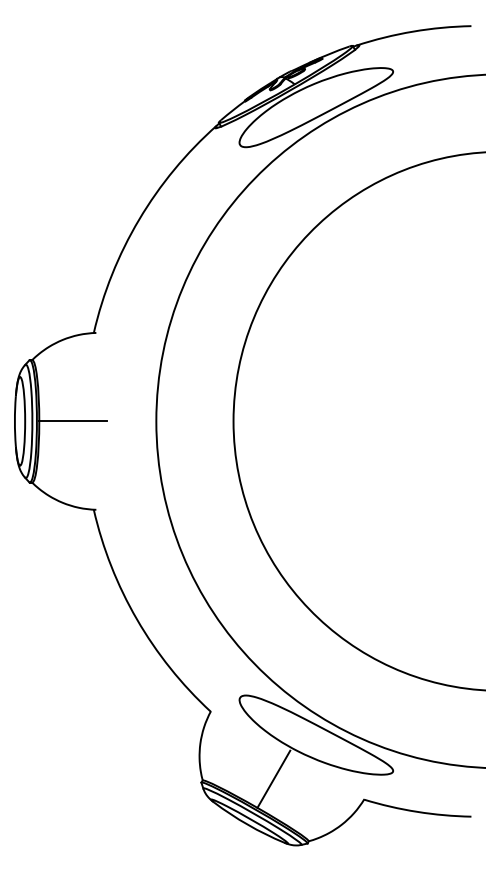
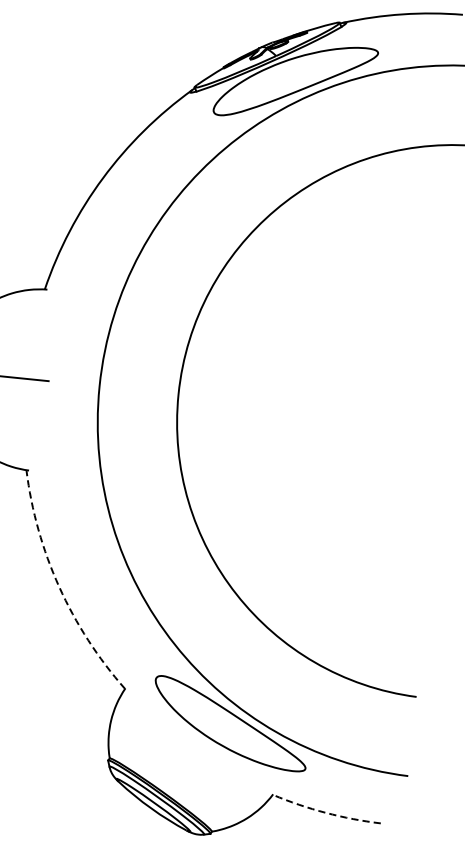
arc: (137, 619) -> (59, 587), solid -> dashed
line: (273, 778) -> (182, 763), removed
arc: (417, 811) -> (326, 812), solid -> dashed

